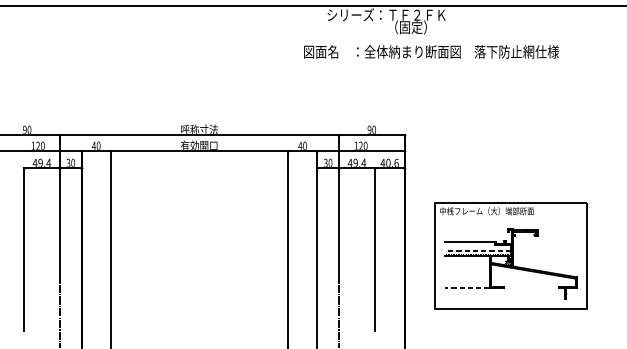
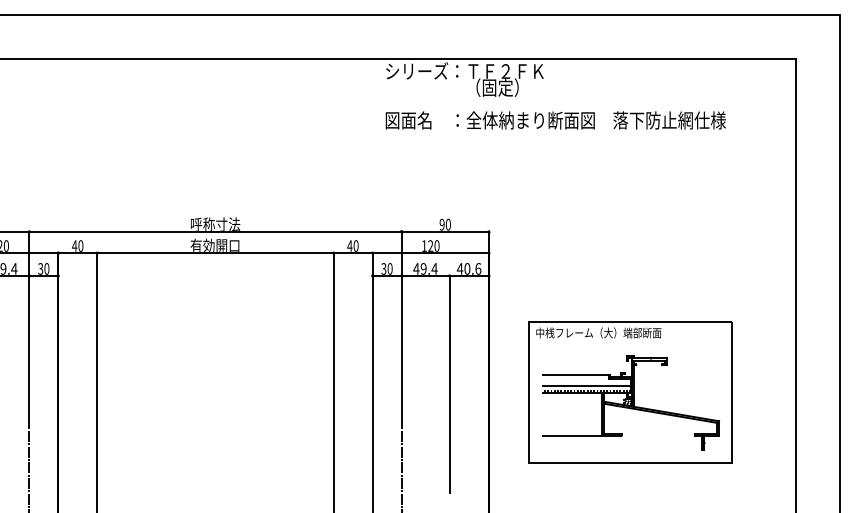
text: (431, 51) -> (555, 120), moved
line: (477, 251) -> (586, 386), dashed -> solid
line: (467, 288) -> (572, 435), dashed -> solid

